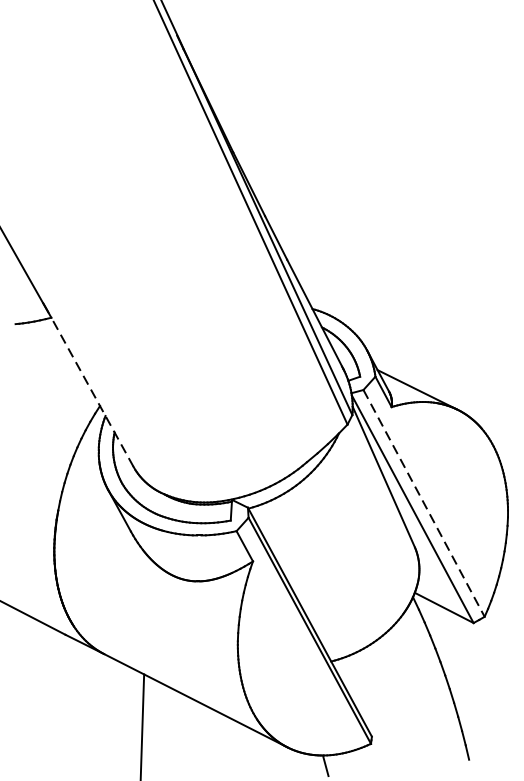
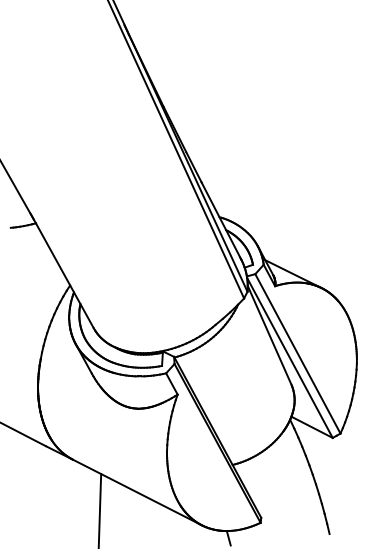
line: (91, 391) -> (64, 275), dashed -> solid
line: (424, 504) -> (298, 354), dashed -> solid

